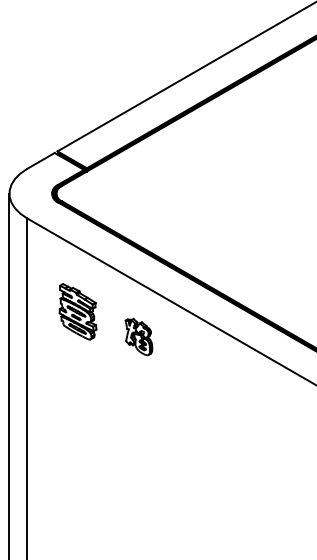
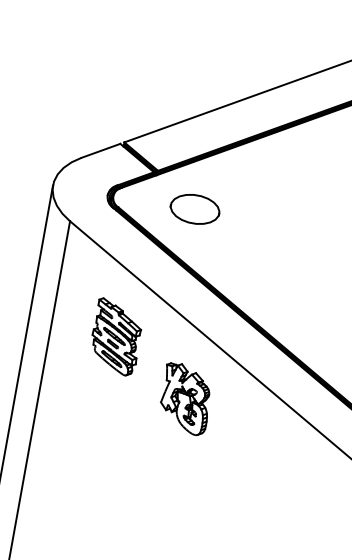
part: (119, 192) -> (194, 209), added
part: (77, 311) -> (115, 336), moved
part: (138, 336) -> (185, 398), size x1.43

